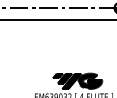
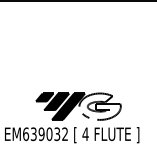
fill: (90, 80) -> (100, 105), removed

